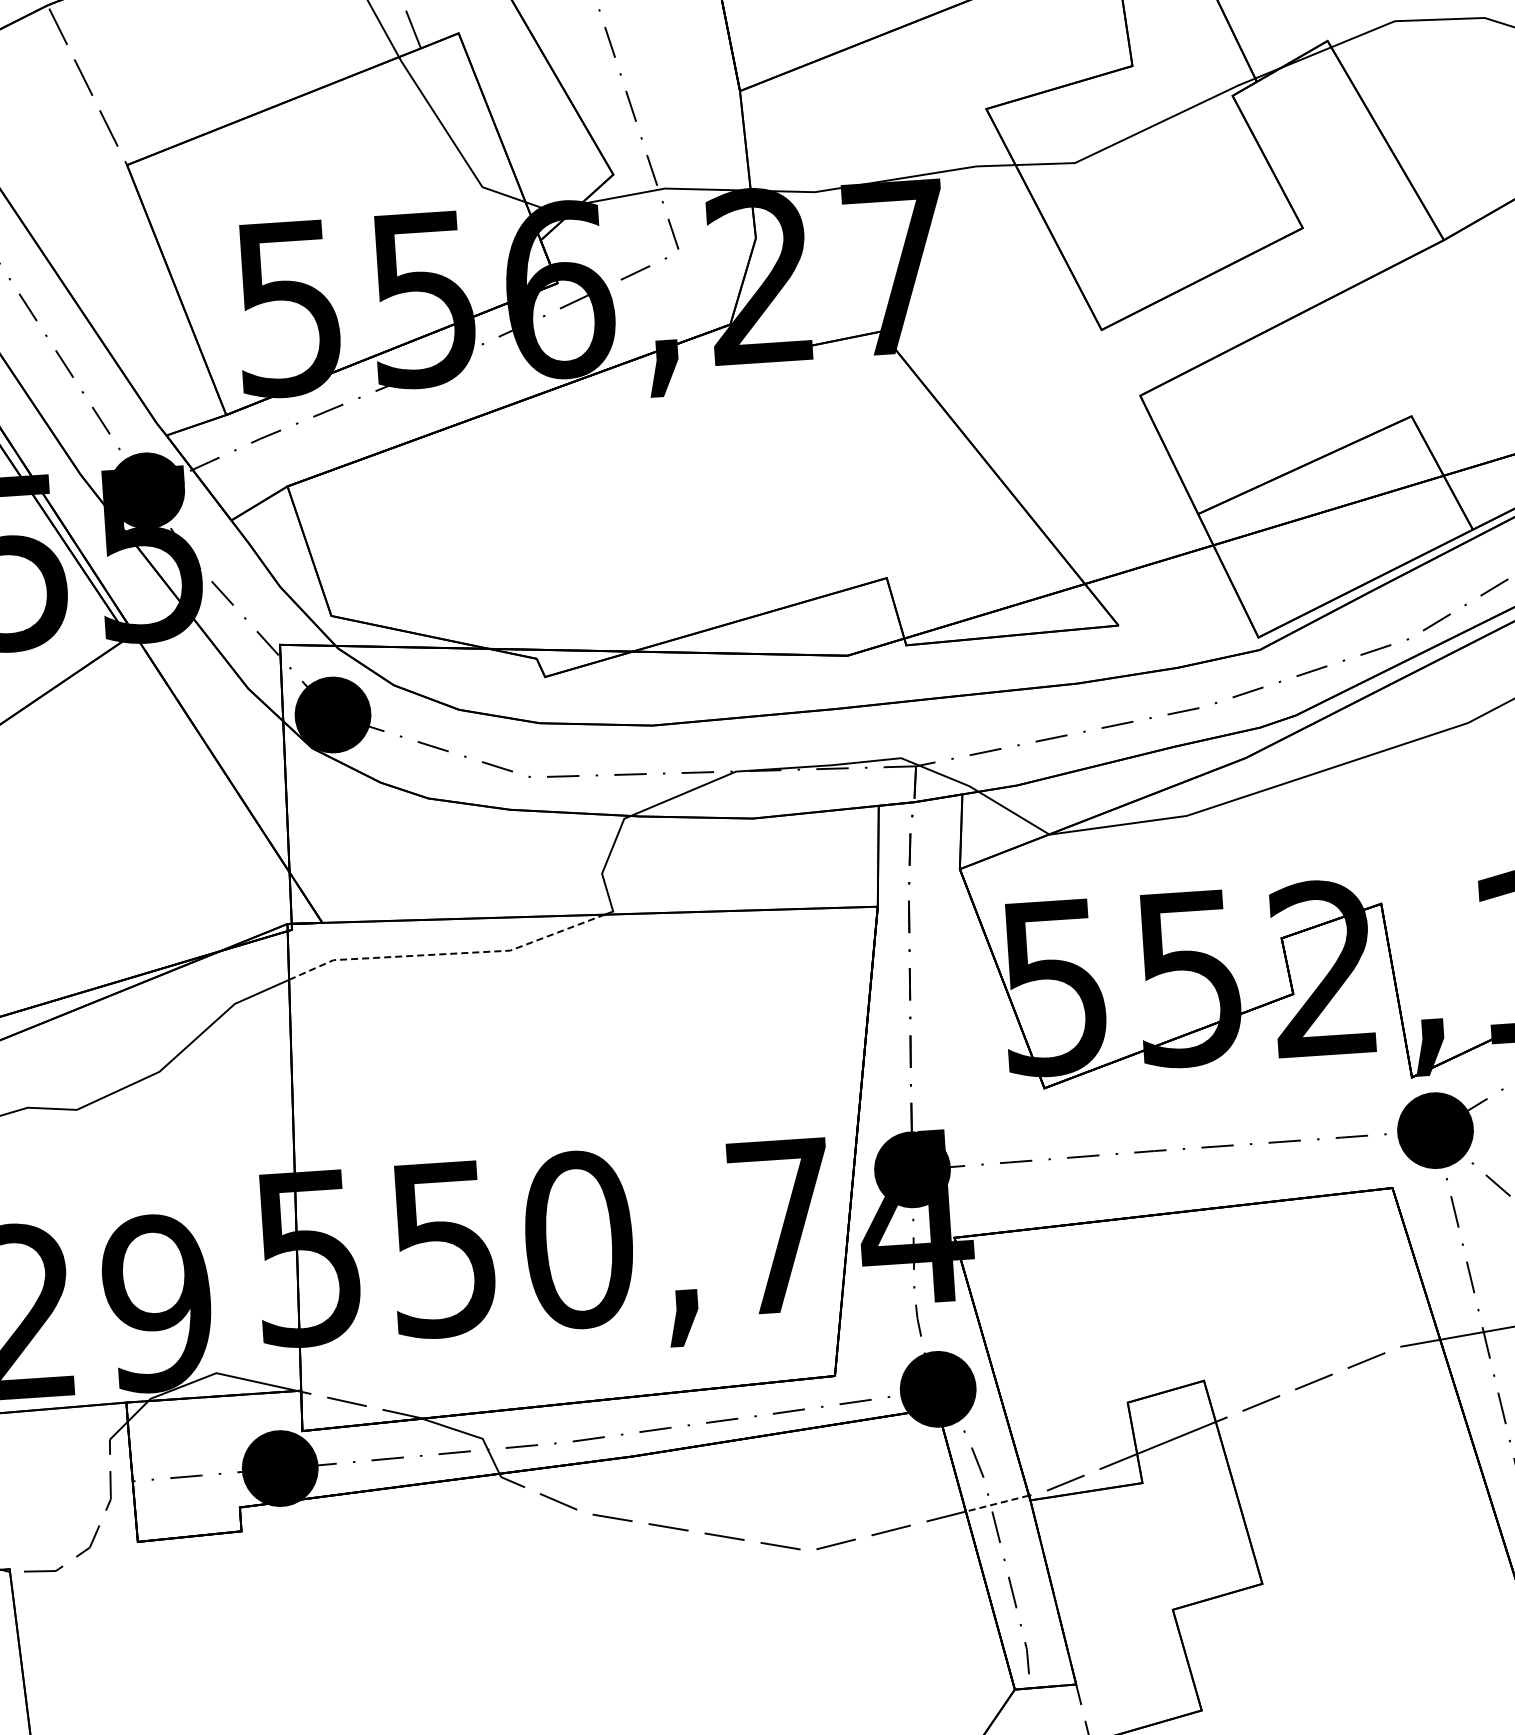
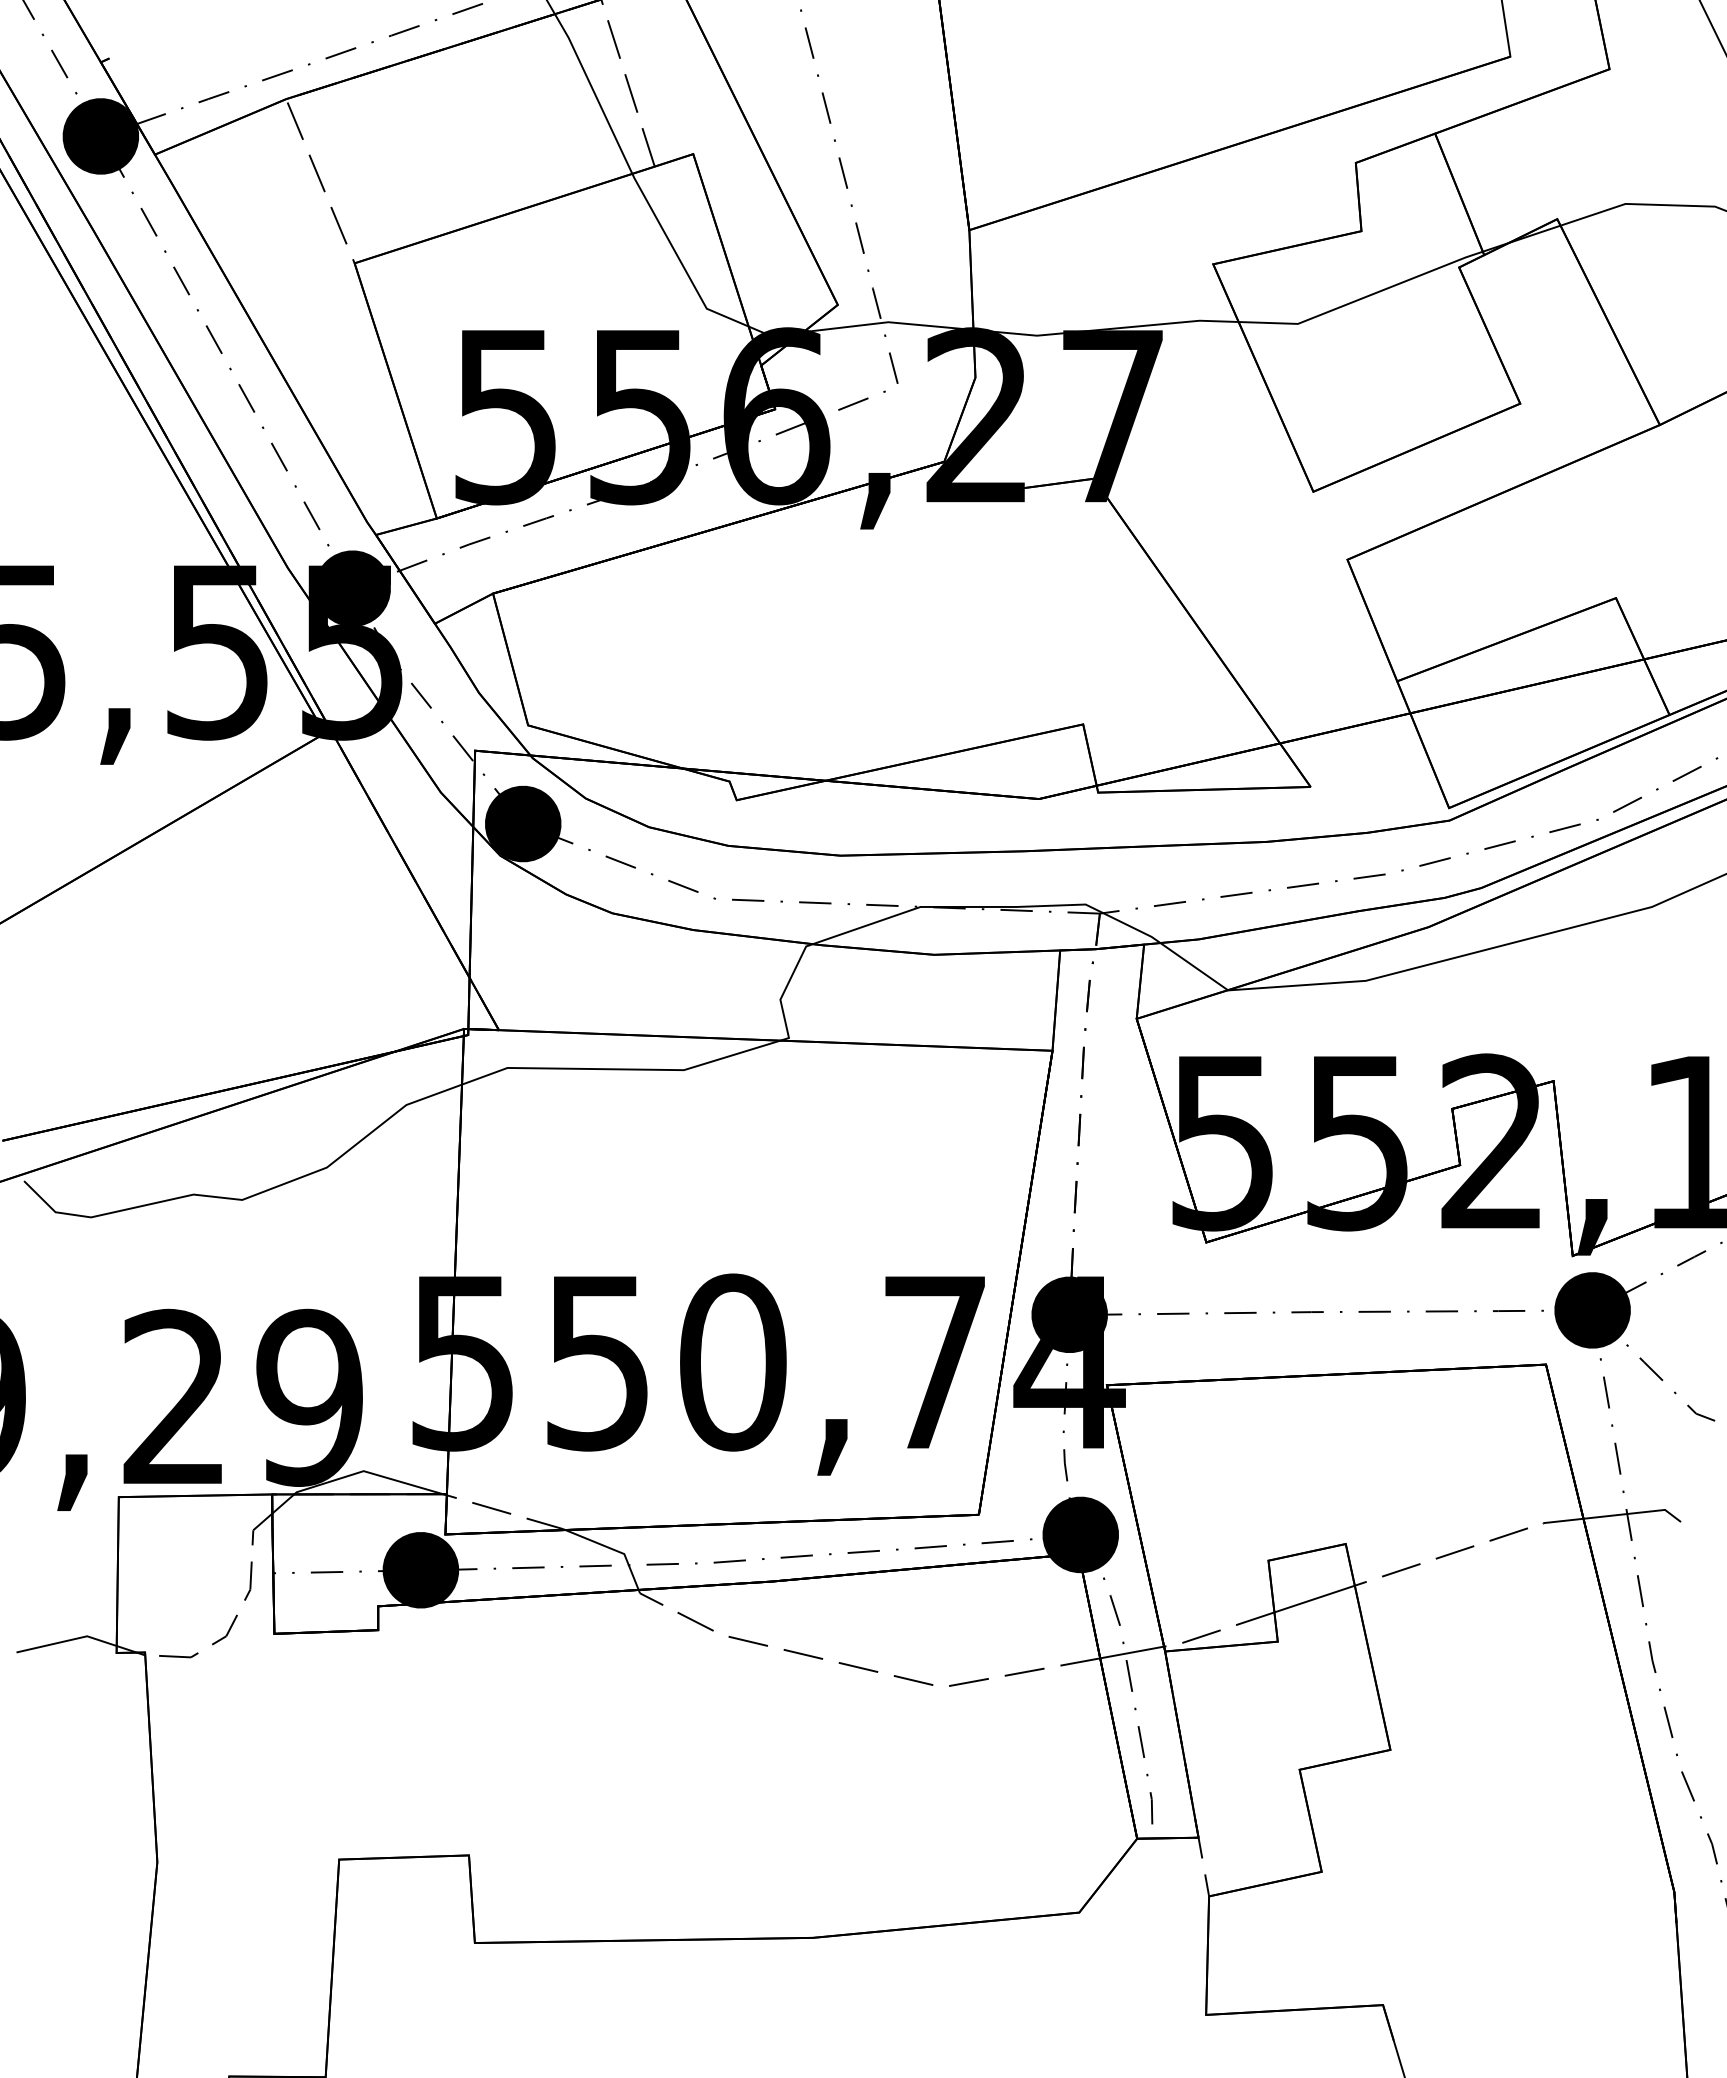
line: (448, 954) -> (622, 1069), dashed -> solid
line: (996, 1503) -> (1131, 1652), dashed -> solid

